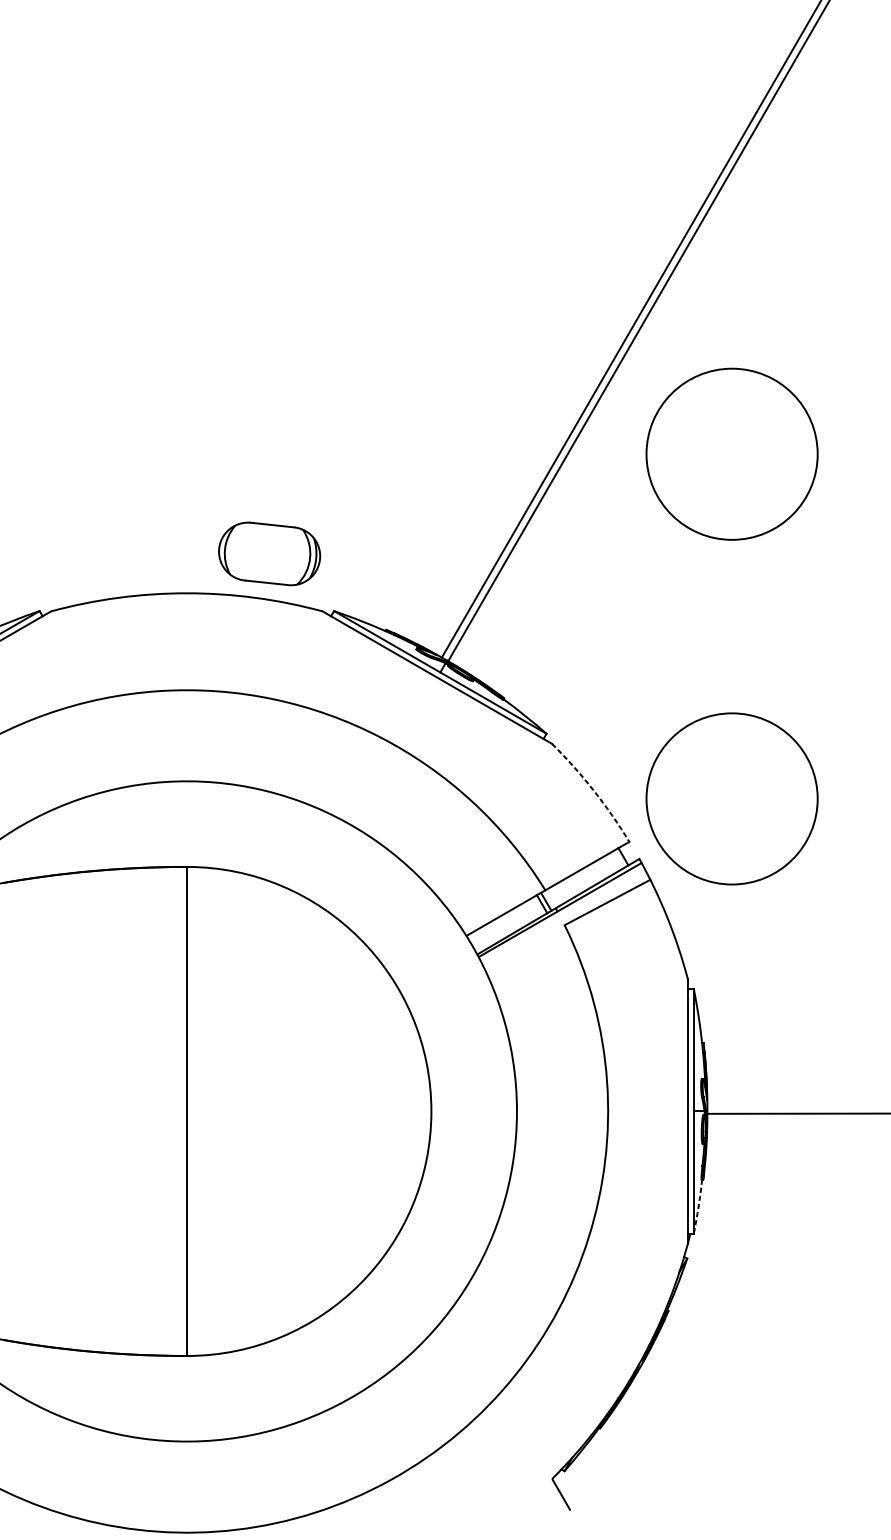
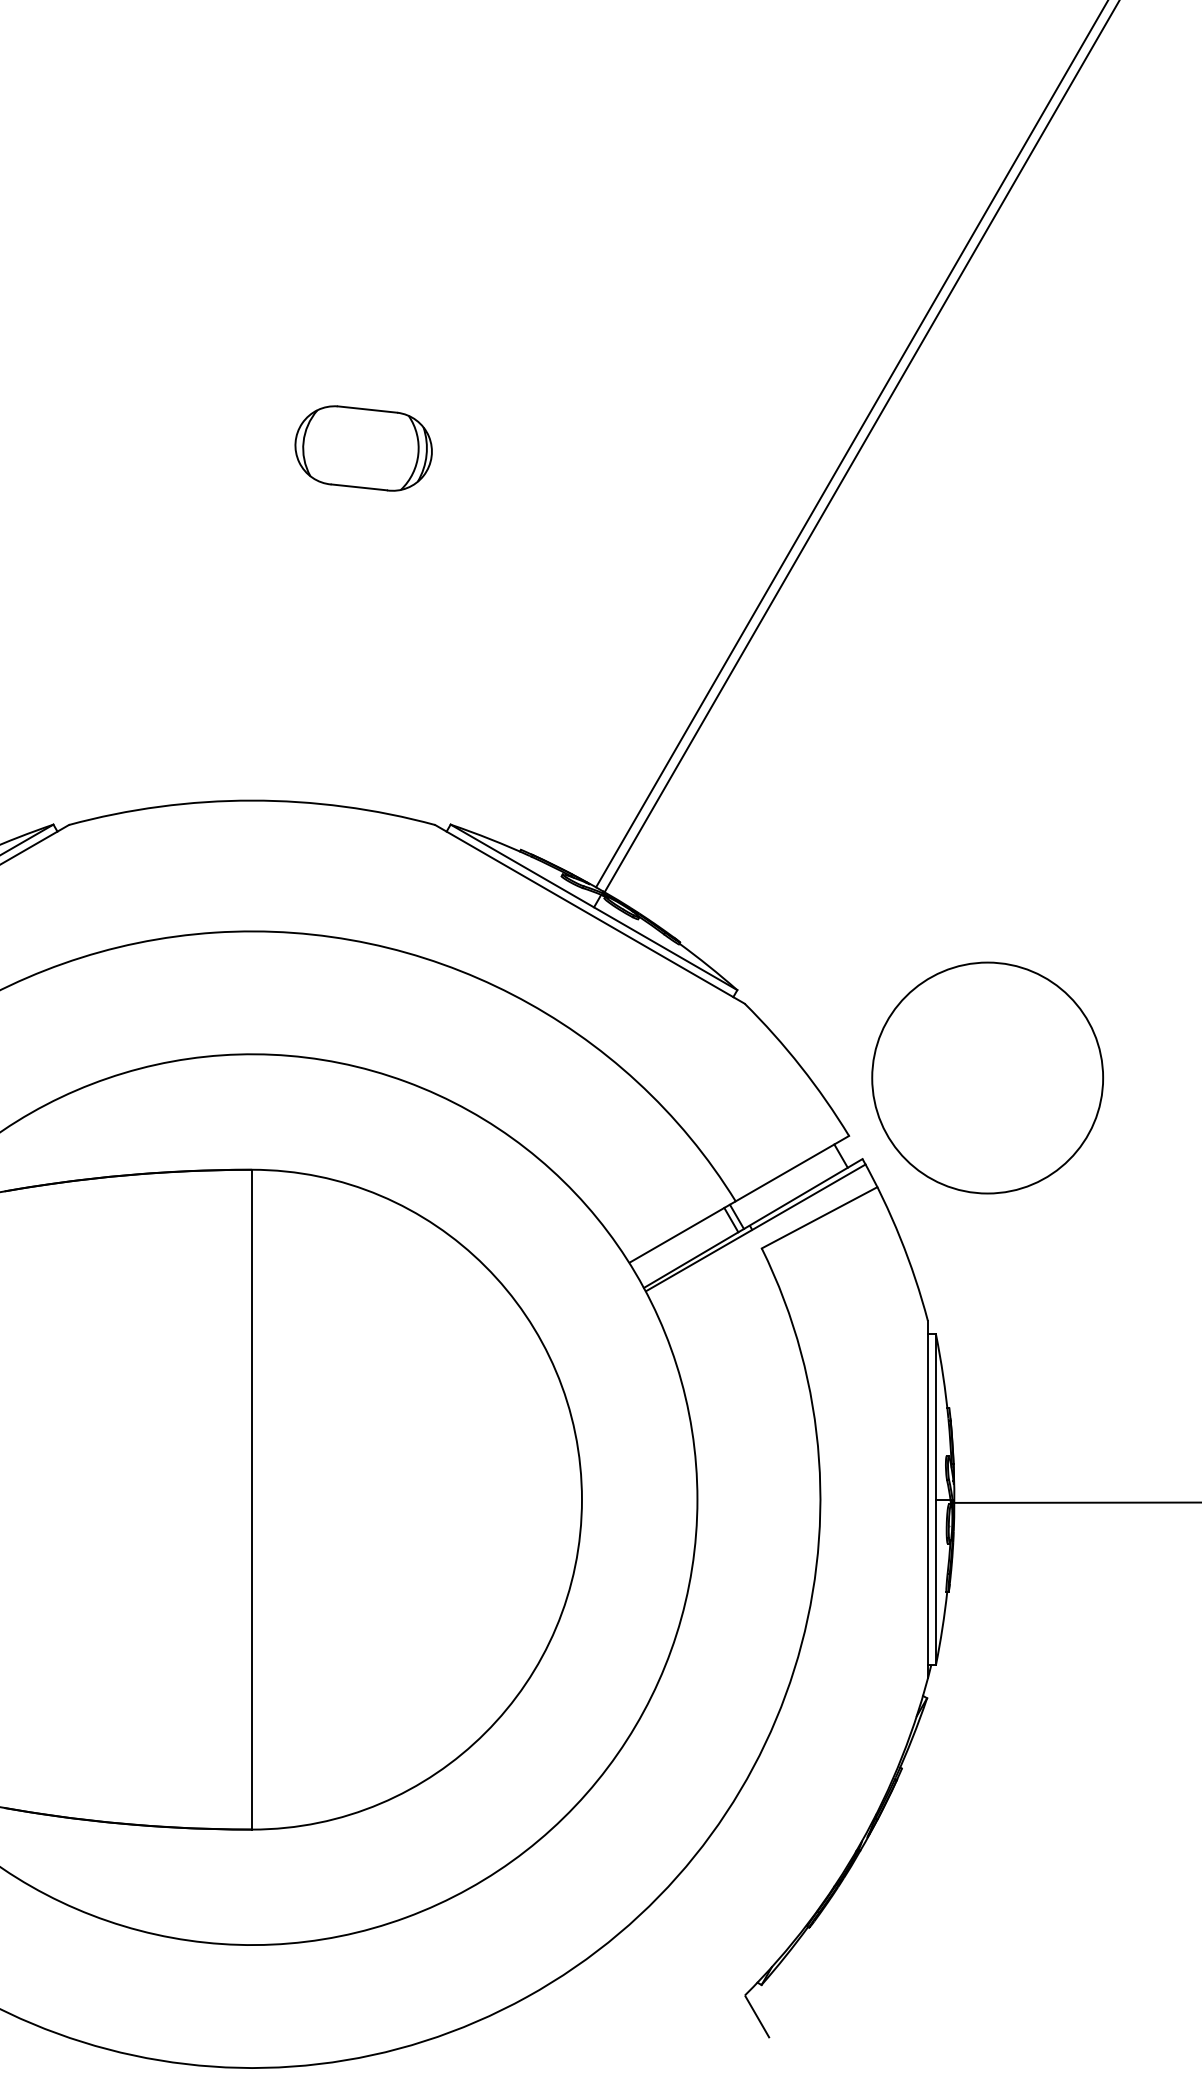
circle: (731, 453) -> (987, 612), removed
part: (269, 553) -> (363, 448), moved
arc: (593, 790) -> (800, 1066), dashed -> solid
arc: (698, 1206) -> (942, 1628), dashed -> solid

